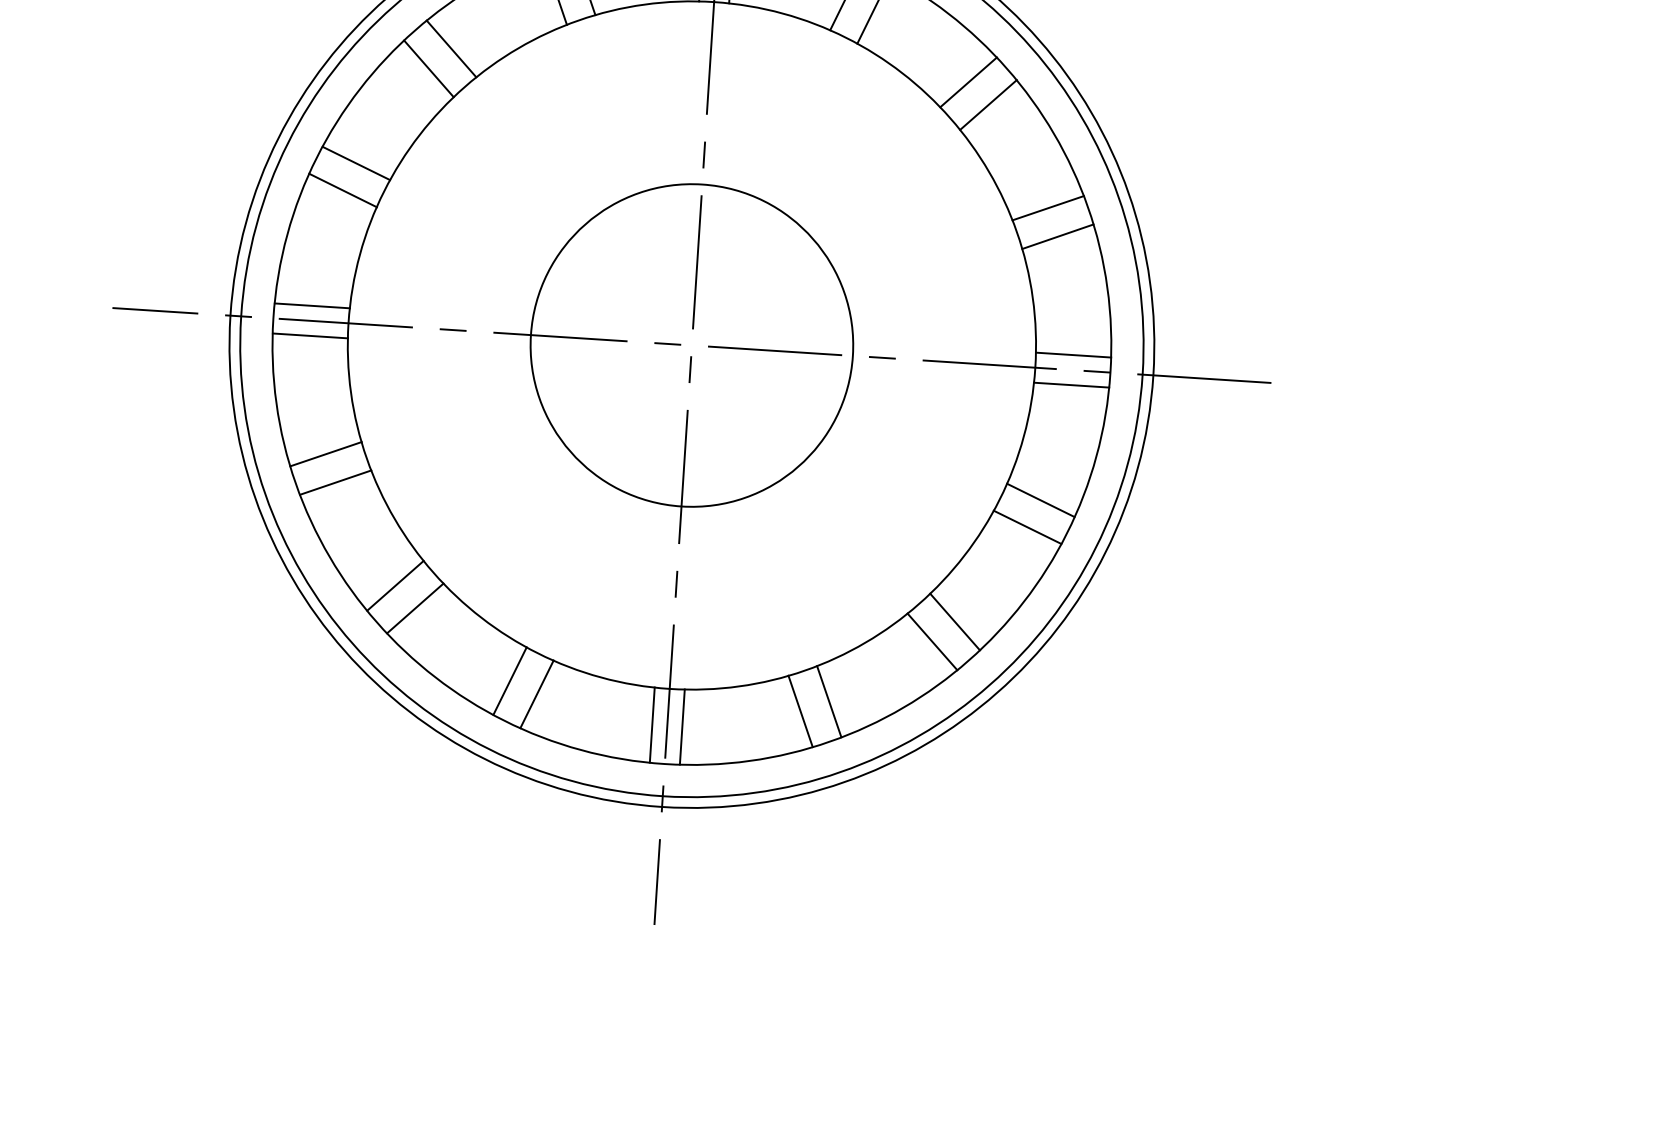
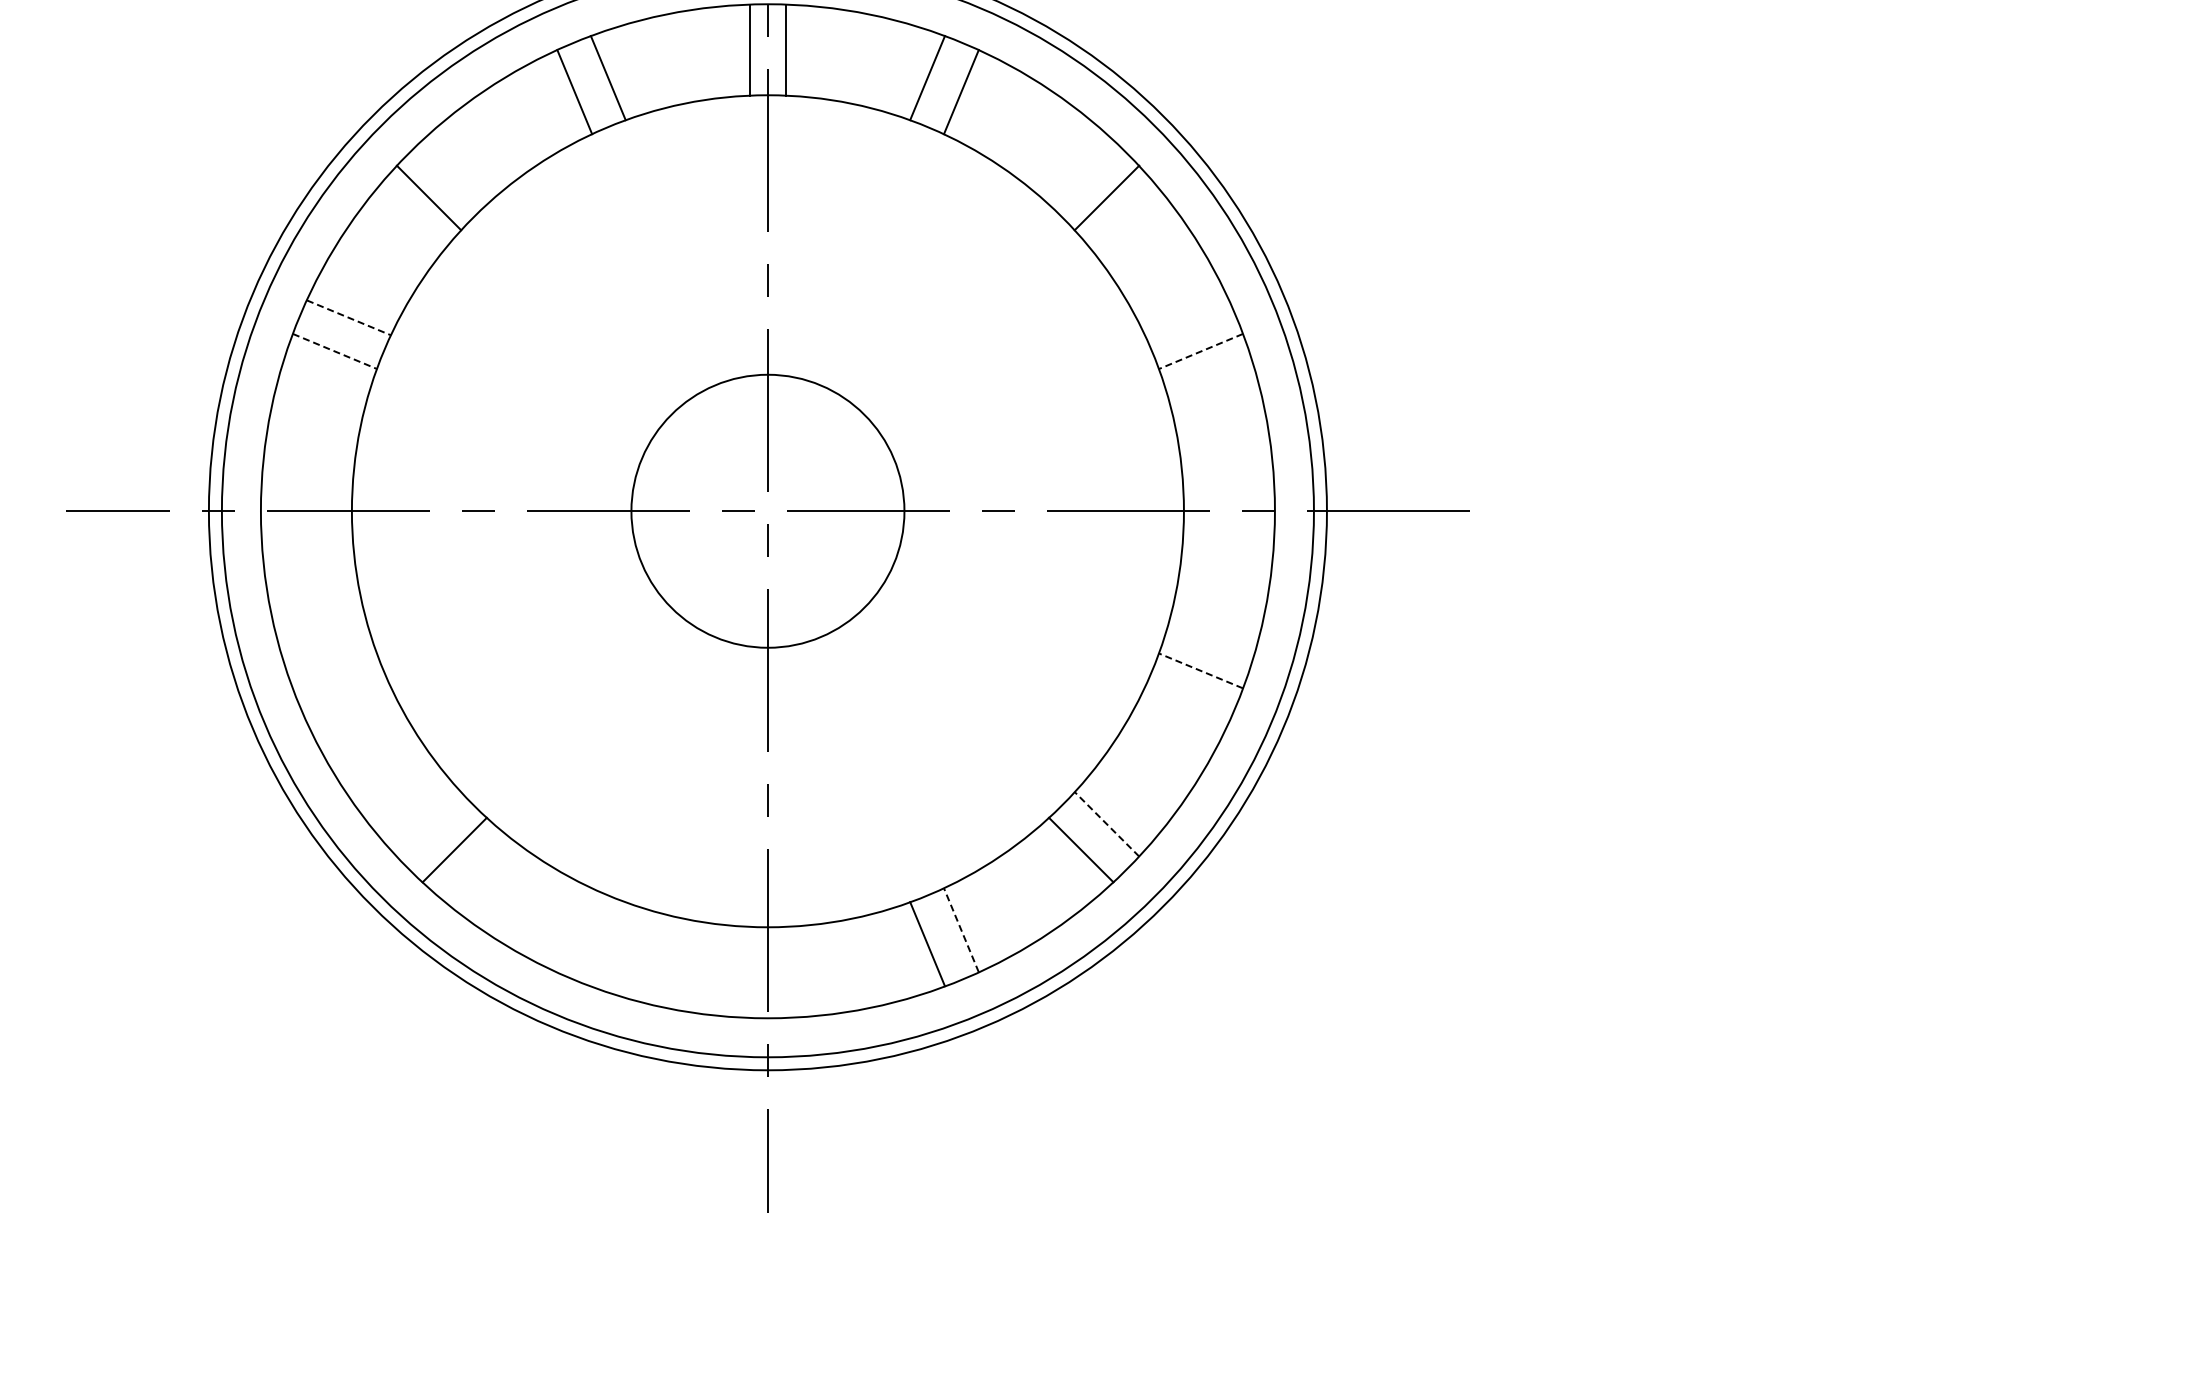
line: (451, 48) -> (454, 171), removed
line: (968, 81) -> (1081, 171), removed
line: (356, 164) -> (349, 318), solid -> dashed
line: (343, 190) -> (335, 351), solid -> dashed
line: (1047, 207) -> (1186, 317), removed
line: (1057, 236) -> (1200, 351), solid -> dashed
line: (311, 306) -> (306, 493), removed
line: (310, 335) -> (306, 529), removed
circle: (691, 345) -> (767, 511), size x0.7
line: (1073, 355) -> (1228, 493), removed
line: (1071, 385) -> (1228, 529), removed
line: (325, 453) -> (334, 670), removed
line: (335, 482) -> (348, 704), removed
line: (1040, 500) -> (1200, 670), solid -> dashed
line: (1027, 527) -> (1186, 704), removed
line: (395, 585) -> (428, 824), removed
line: (954, 622) -> (1106, 824), solid -> dashed
line: (509, 681) -> (574, 930), removed
line: (536, 694) -> (607, 944), removed
line: (829, 701) -> (961, 929), solid -> dashed
line: (652, 724) -> (749, 971), removed
line: (682, 726) -> (786, 971), removed

